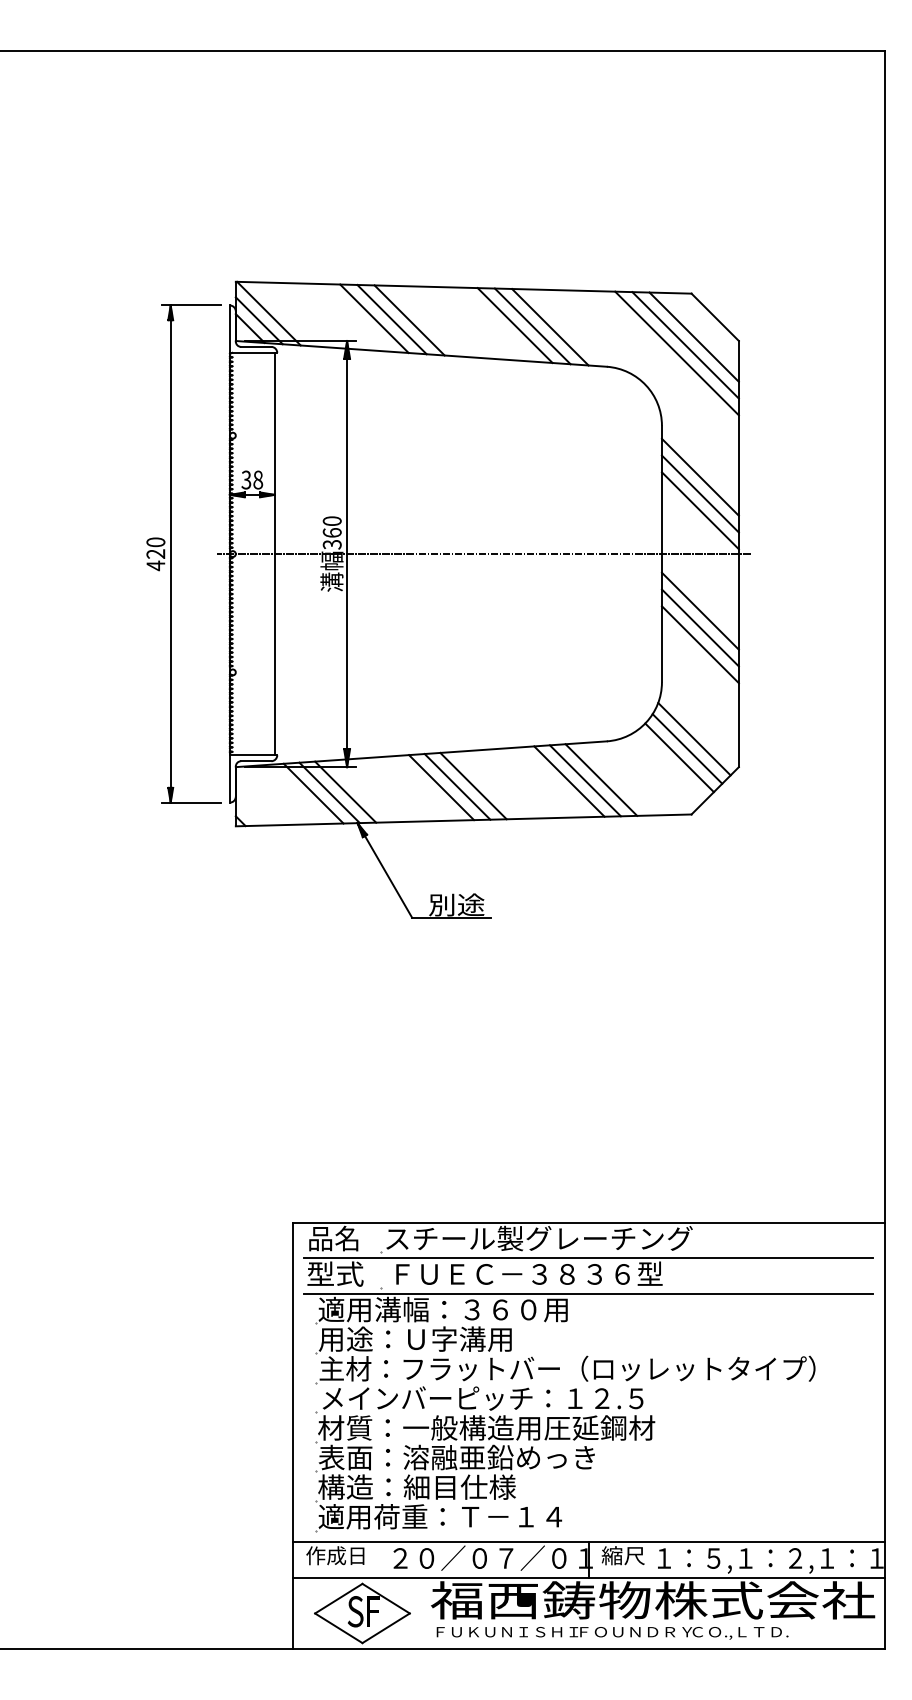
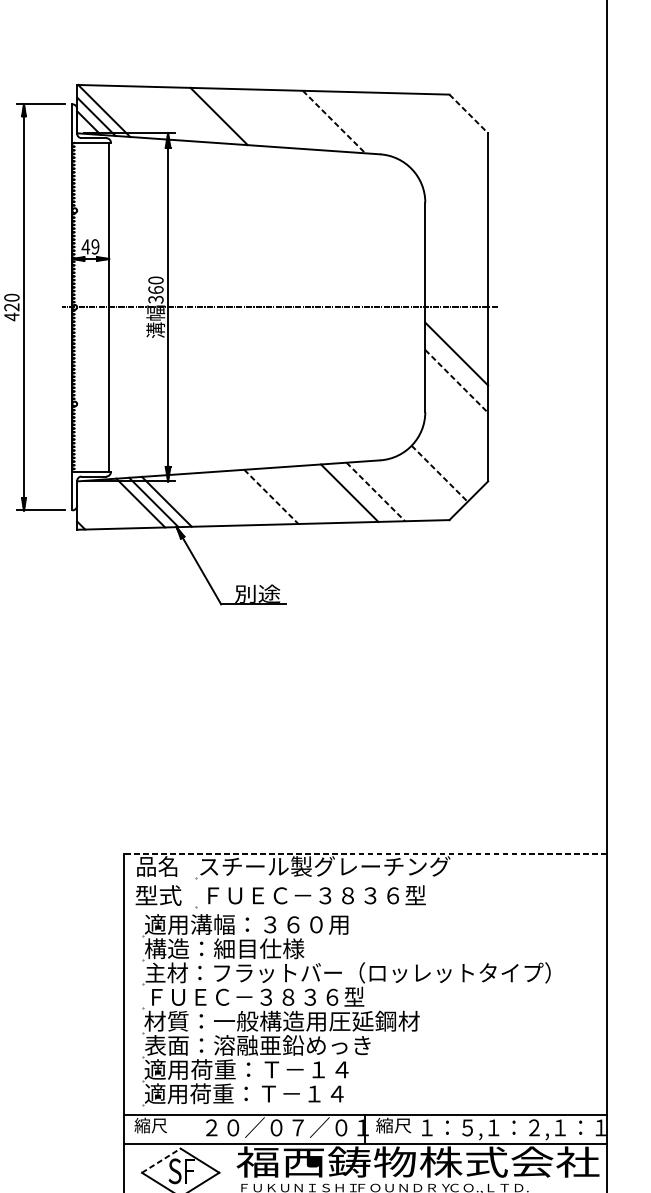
line: (715, 317) -> (469, 114), solid -> dashed
line: (374, 318) -> (190, 114), removed
line: (391, 319) -> (204, 115), removed
line: (514, 325) -> (304, 120), removed
line: (532, 326) -> (319, 121), removed
line: (550, 327) -> (334, 122), solid -> dashed
line: (693, 336) -> (451, 129), removed
line: (685, 345) -> (444, 136), removed
line: (676, 353) -> (437, 143), removed
line: (699, 476) -> (455, 243), removed
text: (252, 479) -> (90, 246), 38 -> 49
line: (699, 493) -> (455, 257), removed
line: (699, 510) -> (455, 271), removed
line: (699, 627) -> (455, 367), removed
line: (700, 645) -> (456, 382), solid -> dashed
line: (694, 738) -> (451, 458), removed
line: (687, 748) -> (446, 466), removed
line: (679, 757) -> (439, 473), solid -> dashed
line: (584, 780) -> (362, 492), removed
line: (601, 780) -> (375, 492), solid -> dashed
line: (457, 786) -> (258, 497), removed
line: (473, 786) -> (271, 497), solid -> dashed
line: (441, 787) -> (245, 498), removed
line: (588, 1222) -> (365, 853), solid -> dashed
line: (588, 1258) -> (365, 882), removed
line: (588, 1293) -> (365, 911), removed
text: (415, 1338) -> (223, 948), 用途：Ｕ字溝用 -> 構造：細目仕様
text: (482, 1397) -> (278, 996), メインバーピッチ：１２.５ -> ＦＵＥＣ－３８３６型
text: (443, 1486) -> (246, 1069), 構造：細目仕様 -> 適用荷重：Ｔ－１４
text: (335, 1555) -> (158, 1125), 作成日 -> 縮尺
line: (338, 1598) -> (161, 1160), solid -> dashed

